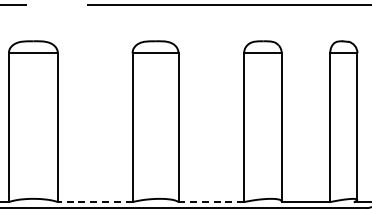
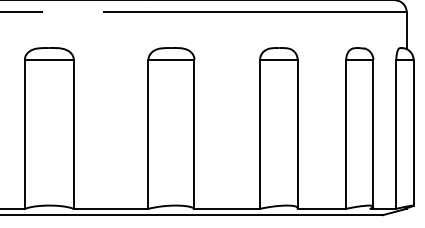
line: (94, 201) -> (110, 208), dashed -> solid
line: (211, 201) -> (227, 208), dashed -> solid

